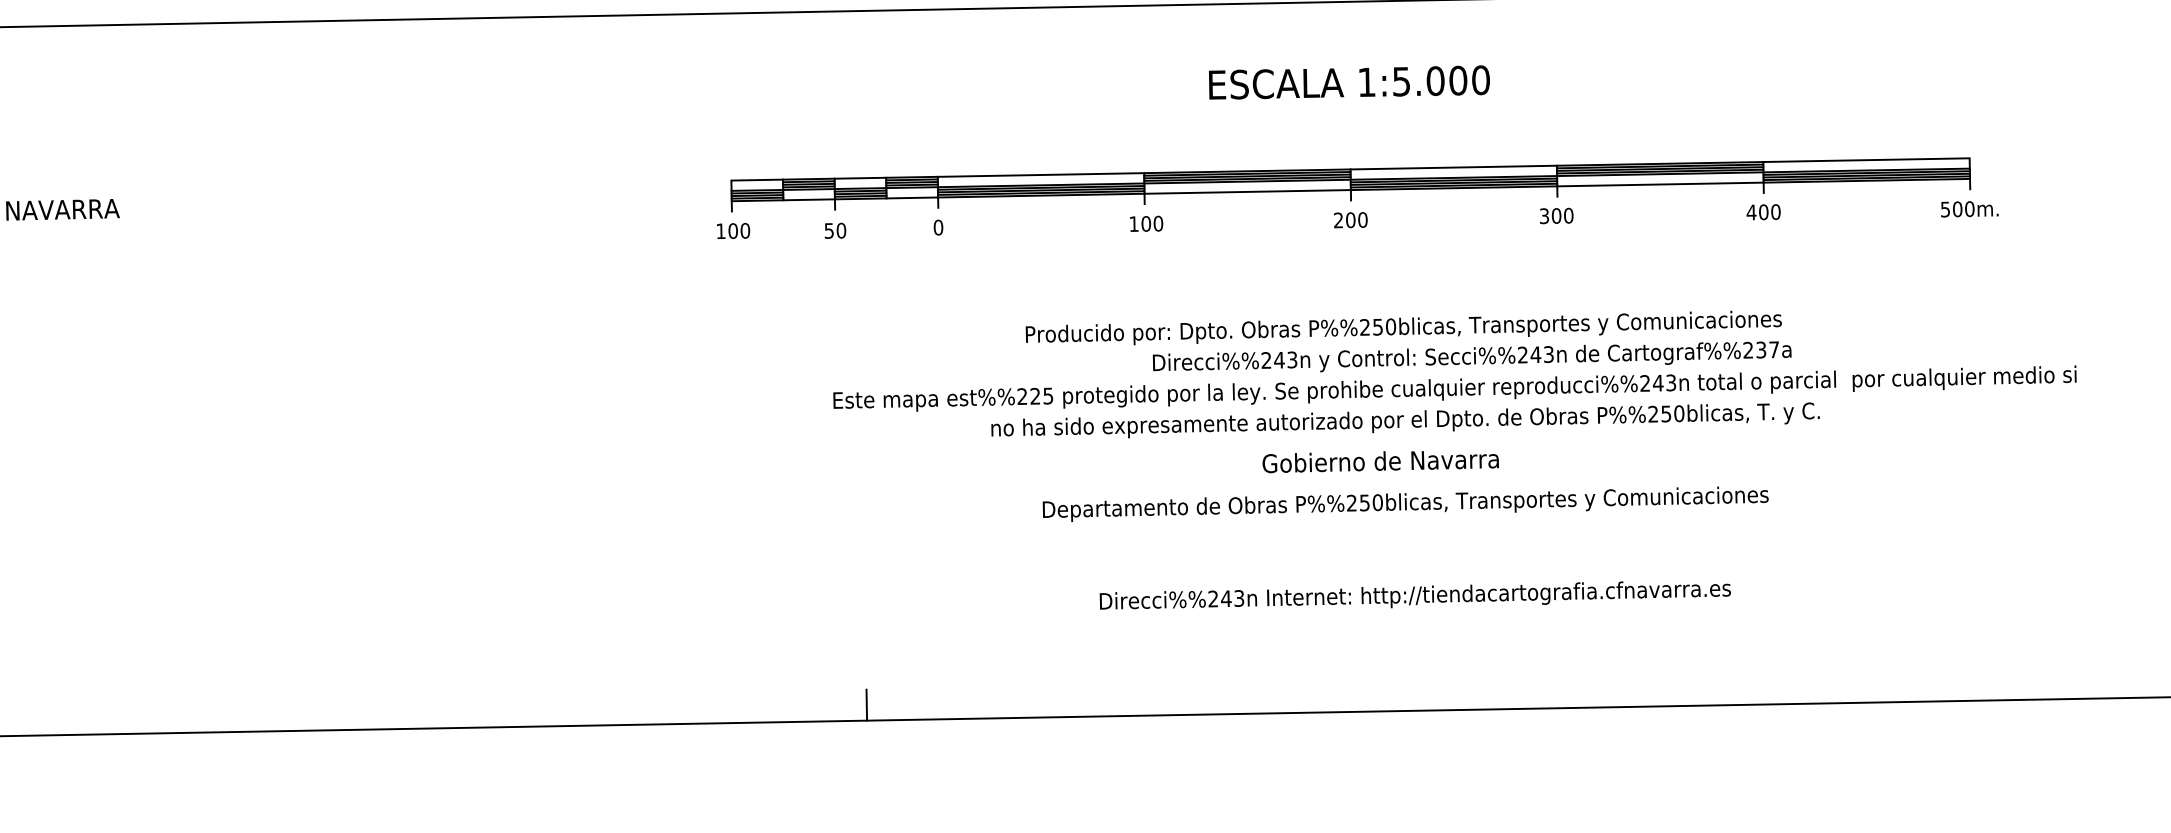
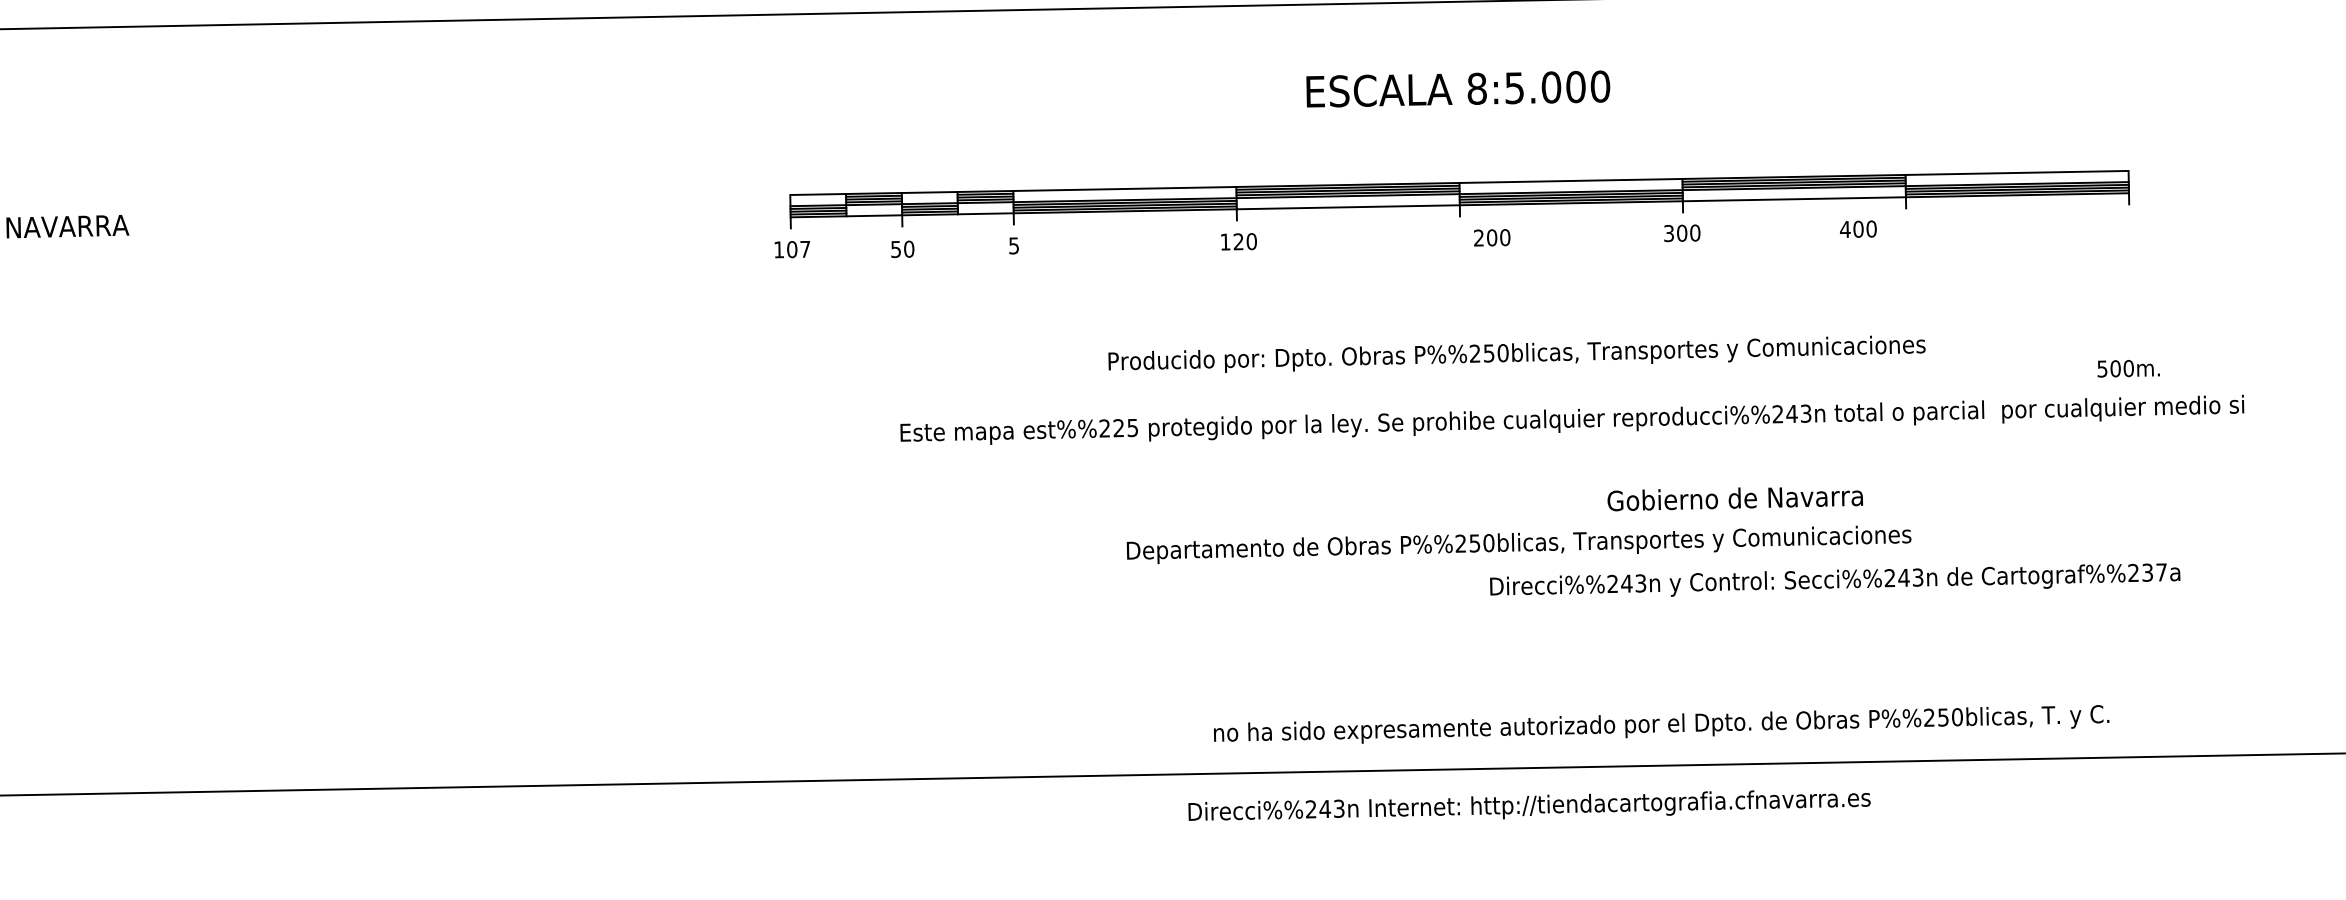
text: (1366, 82) -> (1476, 89), 1:5.000 -> 8:5.000
text: (1969, 209) -> (2128, 368), moved
text: (1763, 212) -> (1858, 229), moved
text: (1350, 220) -> (1491, 238), moved
text: (1146, 223) -> (1238, 241), 100 -> 120
text: (938, 227) -> (1014, 245), 0 -> 5
text: (745, 230) -> (805, 248), 100 -> 107
text: (1471, 356) -> (1834, 579), moved
text: (1405, 420) -> (1661, 724), moved
text: (1380, 462) -> (1735, 499), moved
text: (1414, 595) -> (1528, 805), moved
line: (866, 704) -> (936, 761), removed

